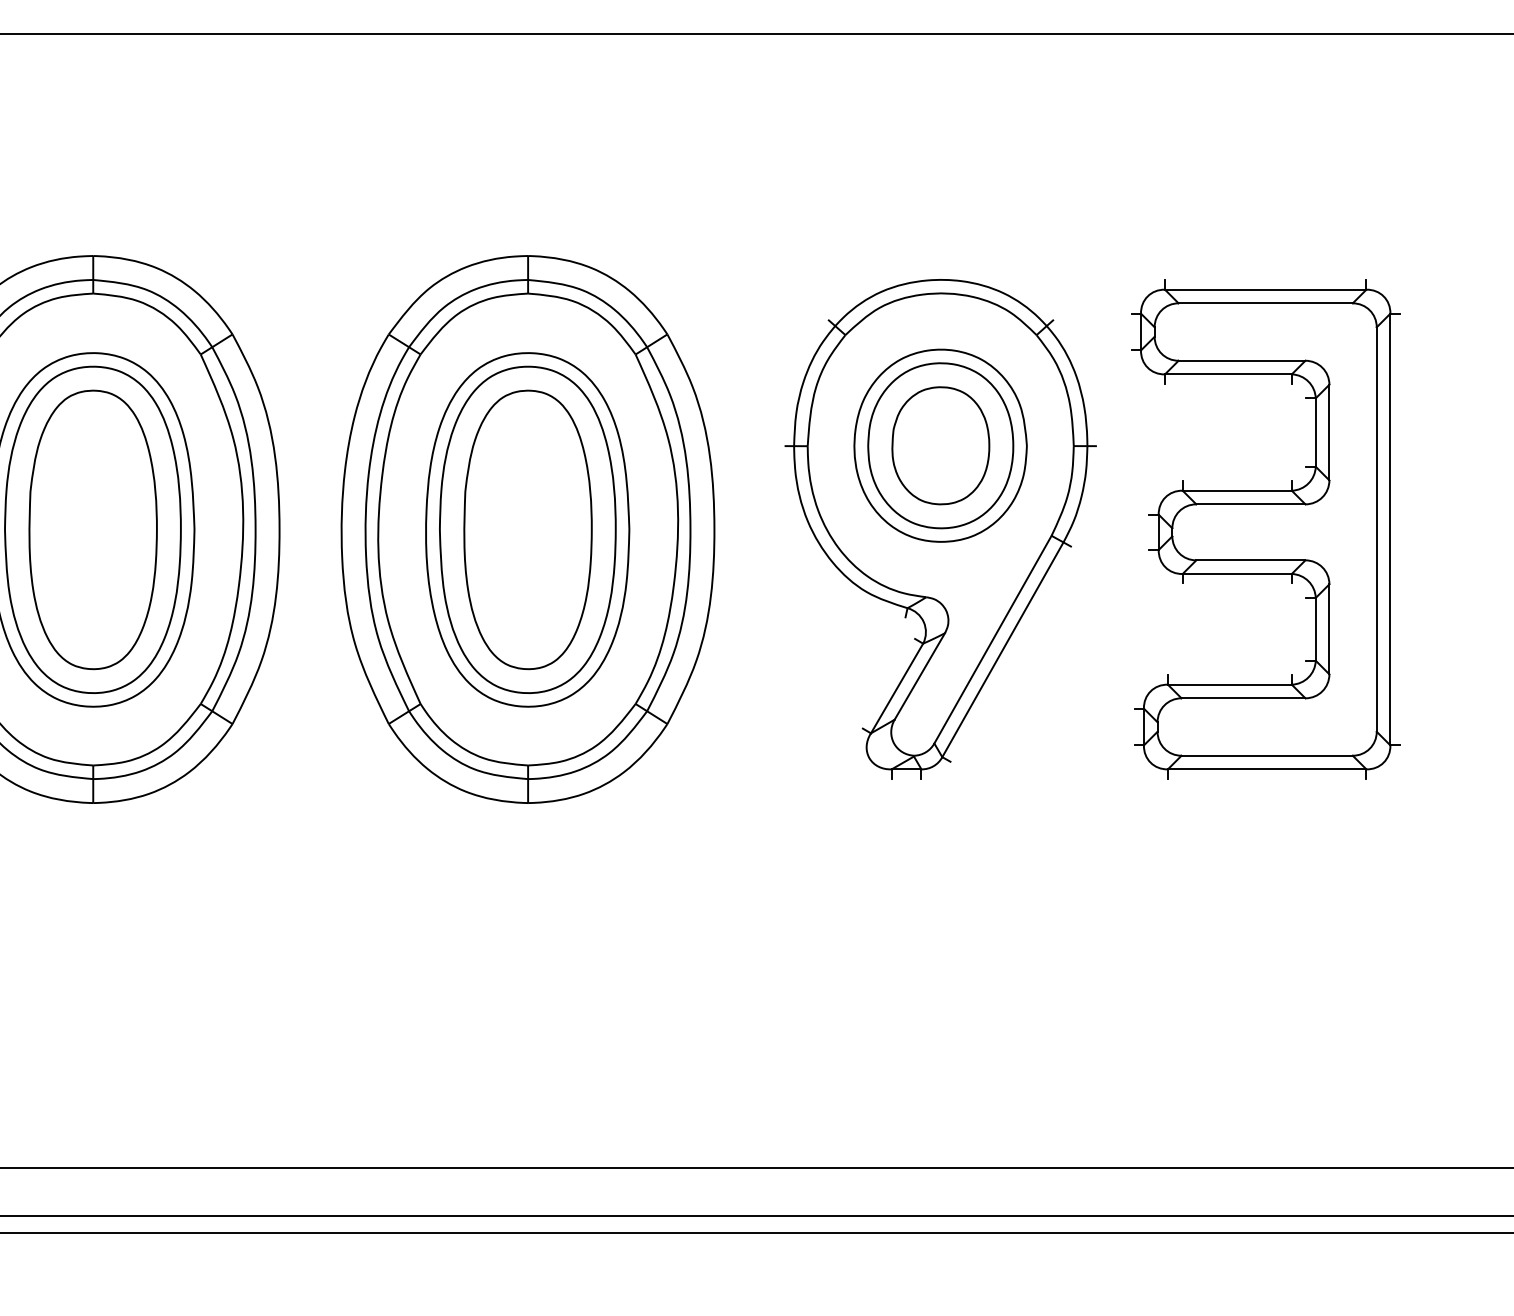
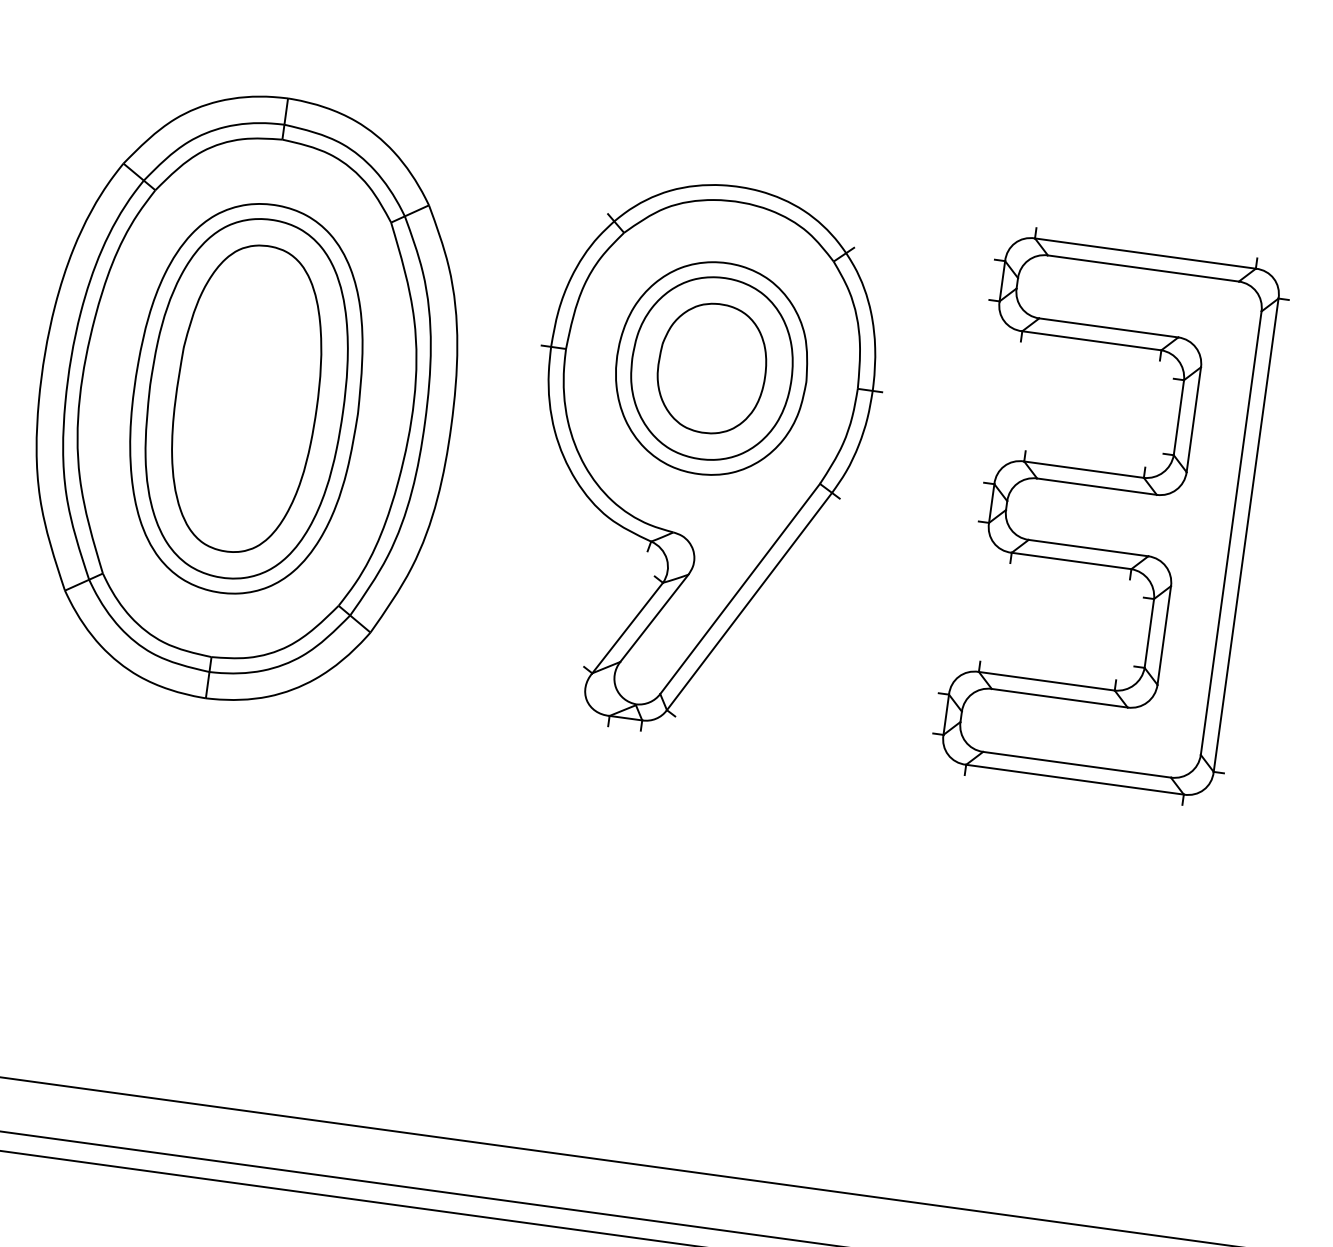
part: (1265, 529) -> (1109, 516), moved

